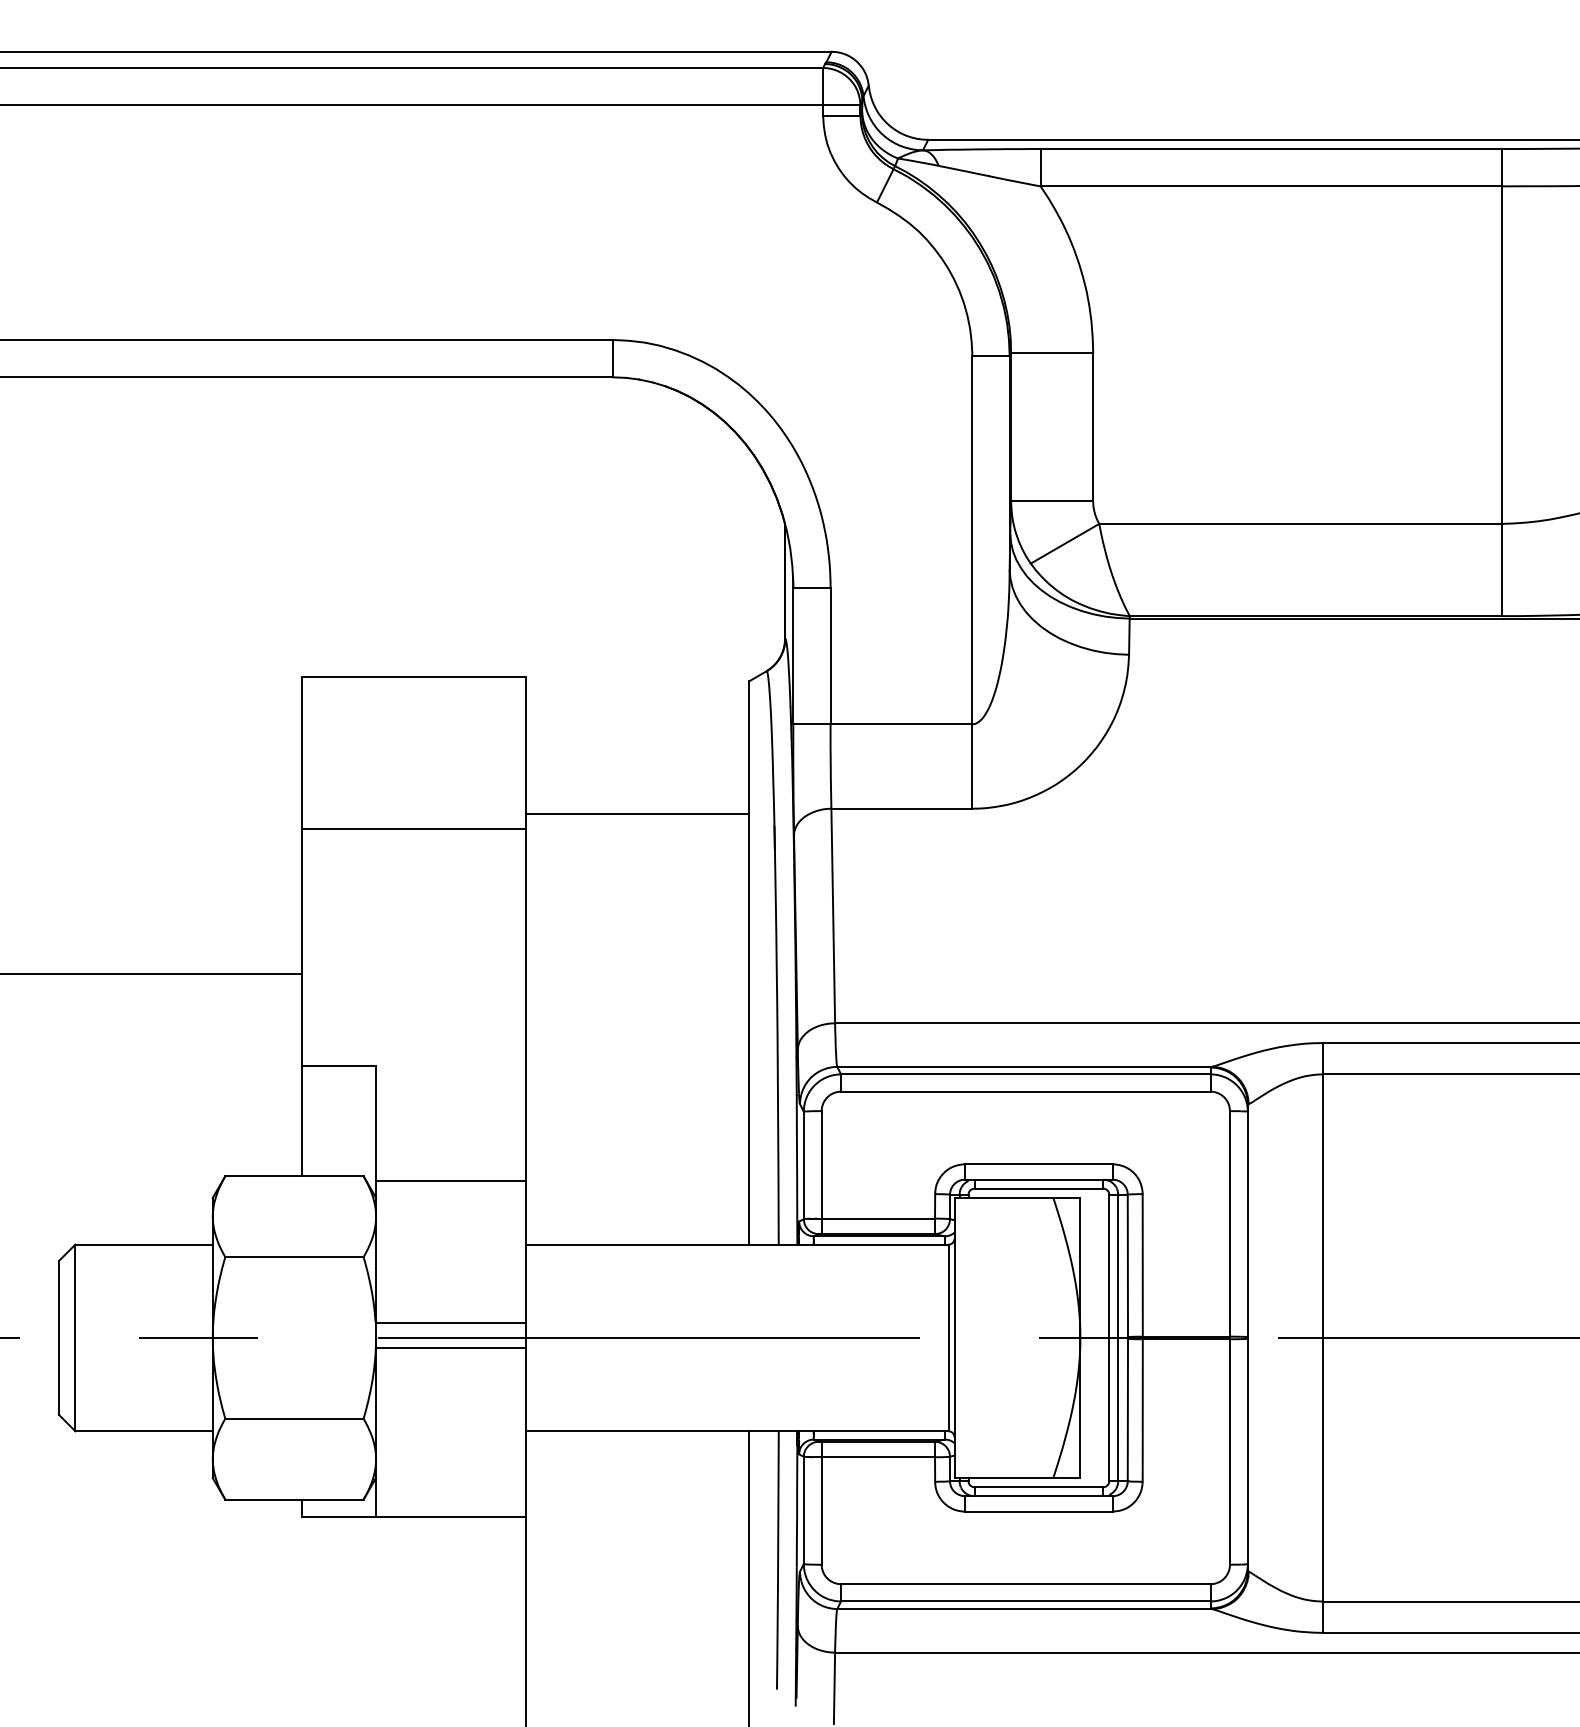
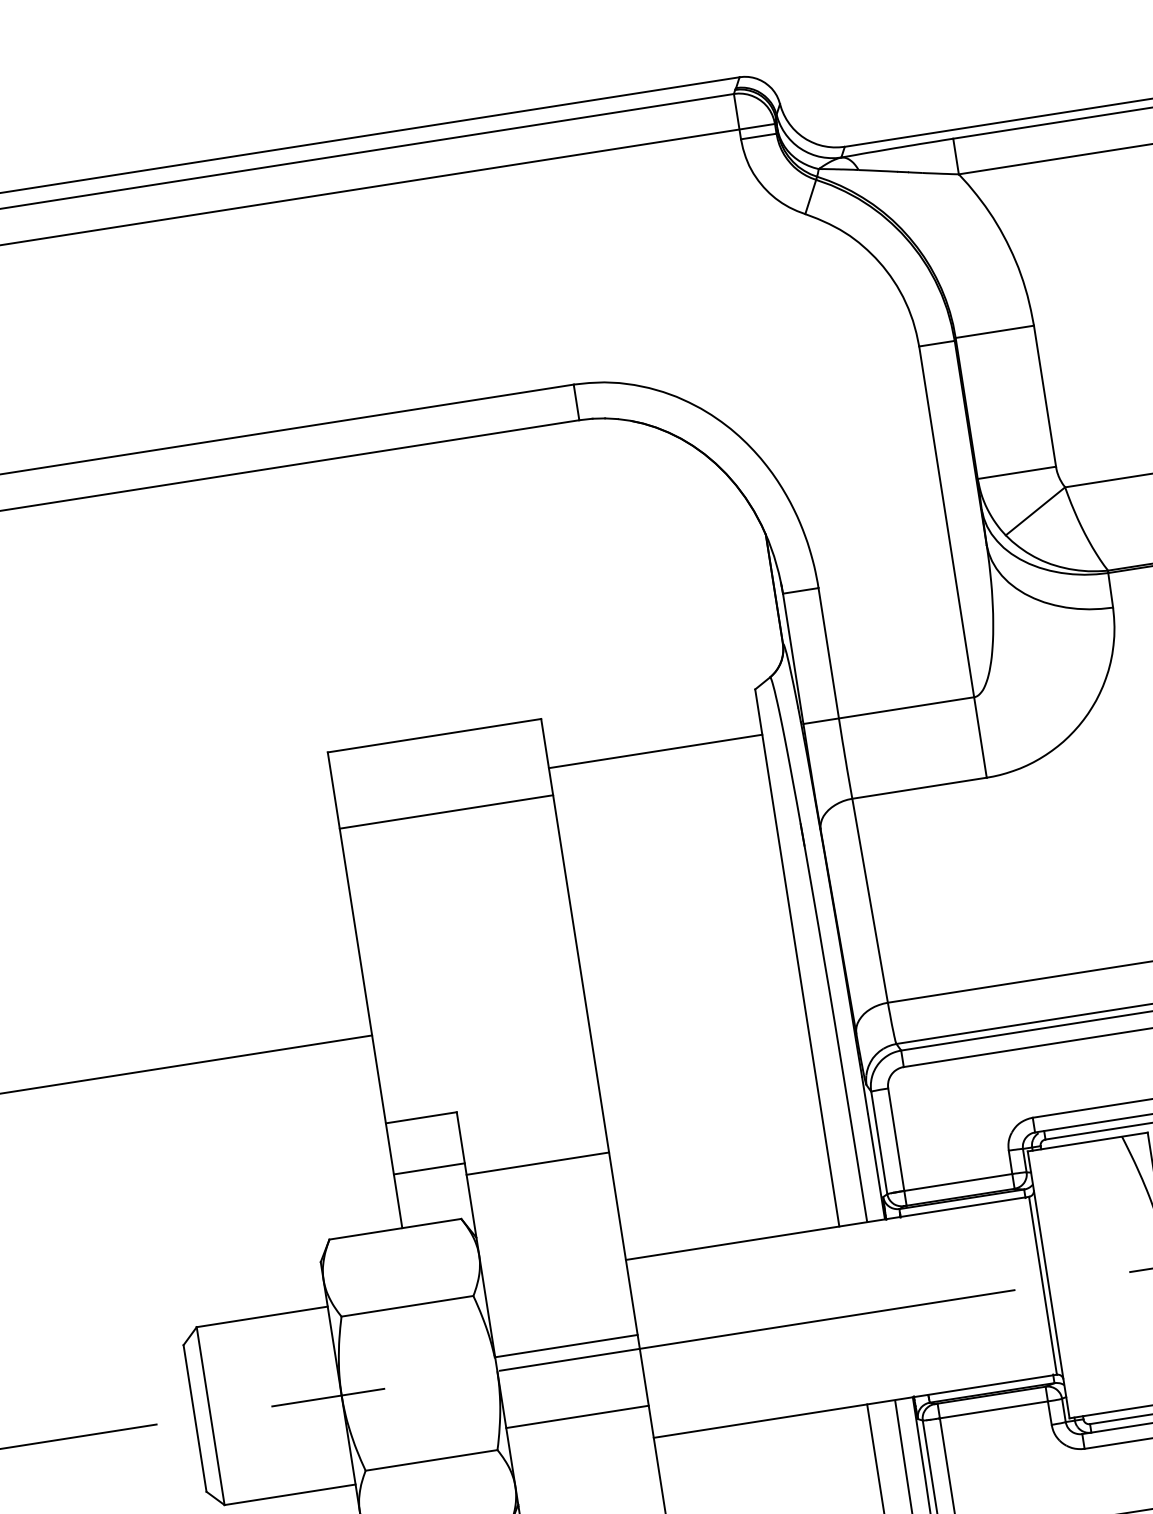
line: (637, 813) -> (655, 751), moved
line: (413, 829) -> (446, 812), moved
line: (338, 1119) -> (428, 1168), added
line: (450, 1180) -> (537, 1163), moved
line: (450, 1347) -> (577, 1416), moved

